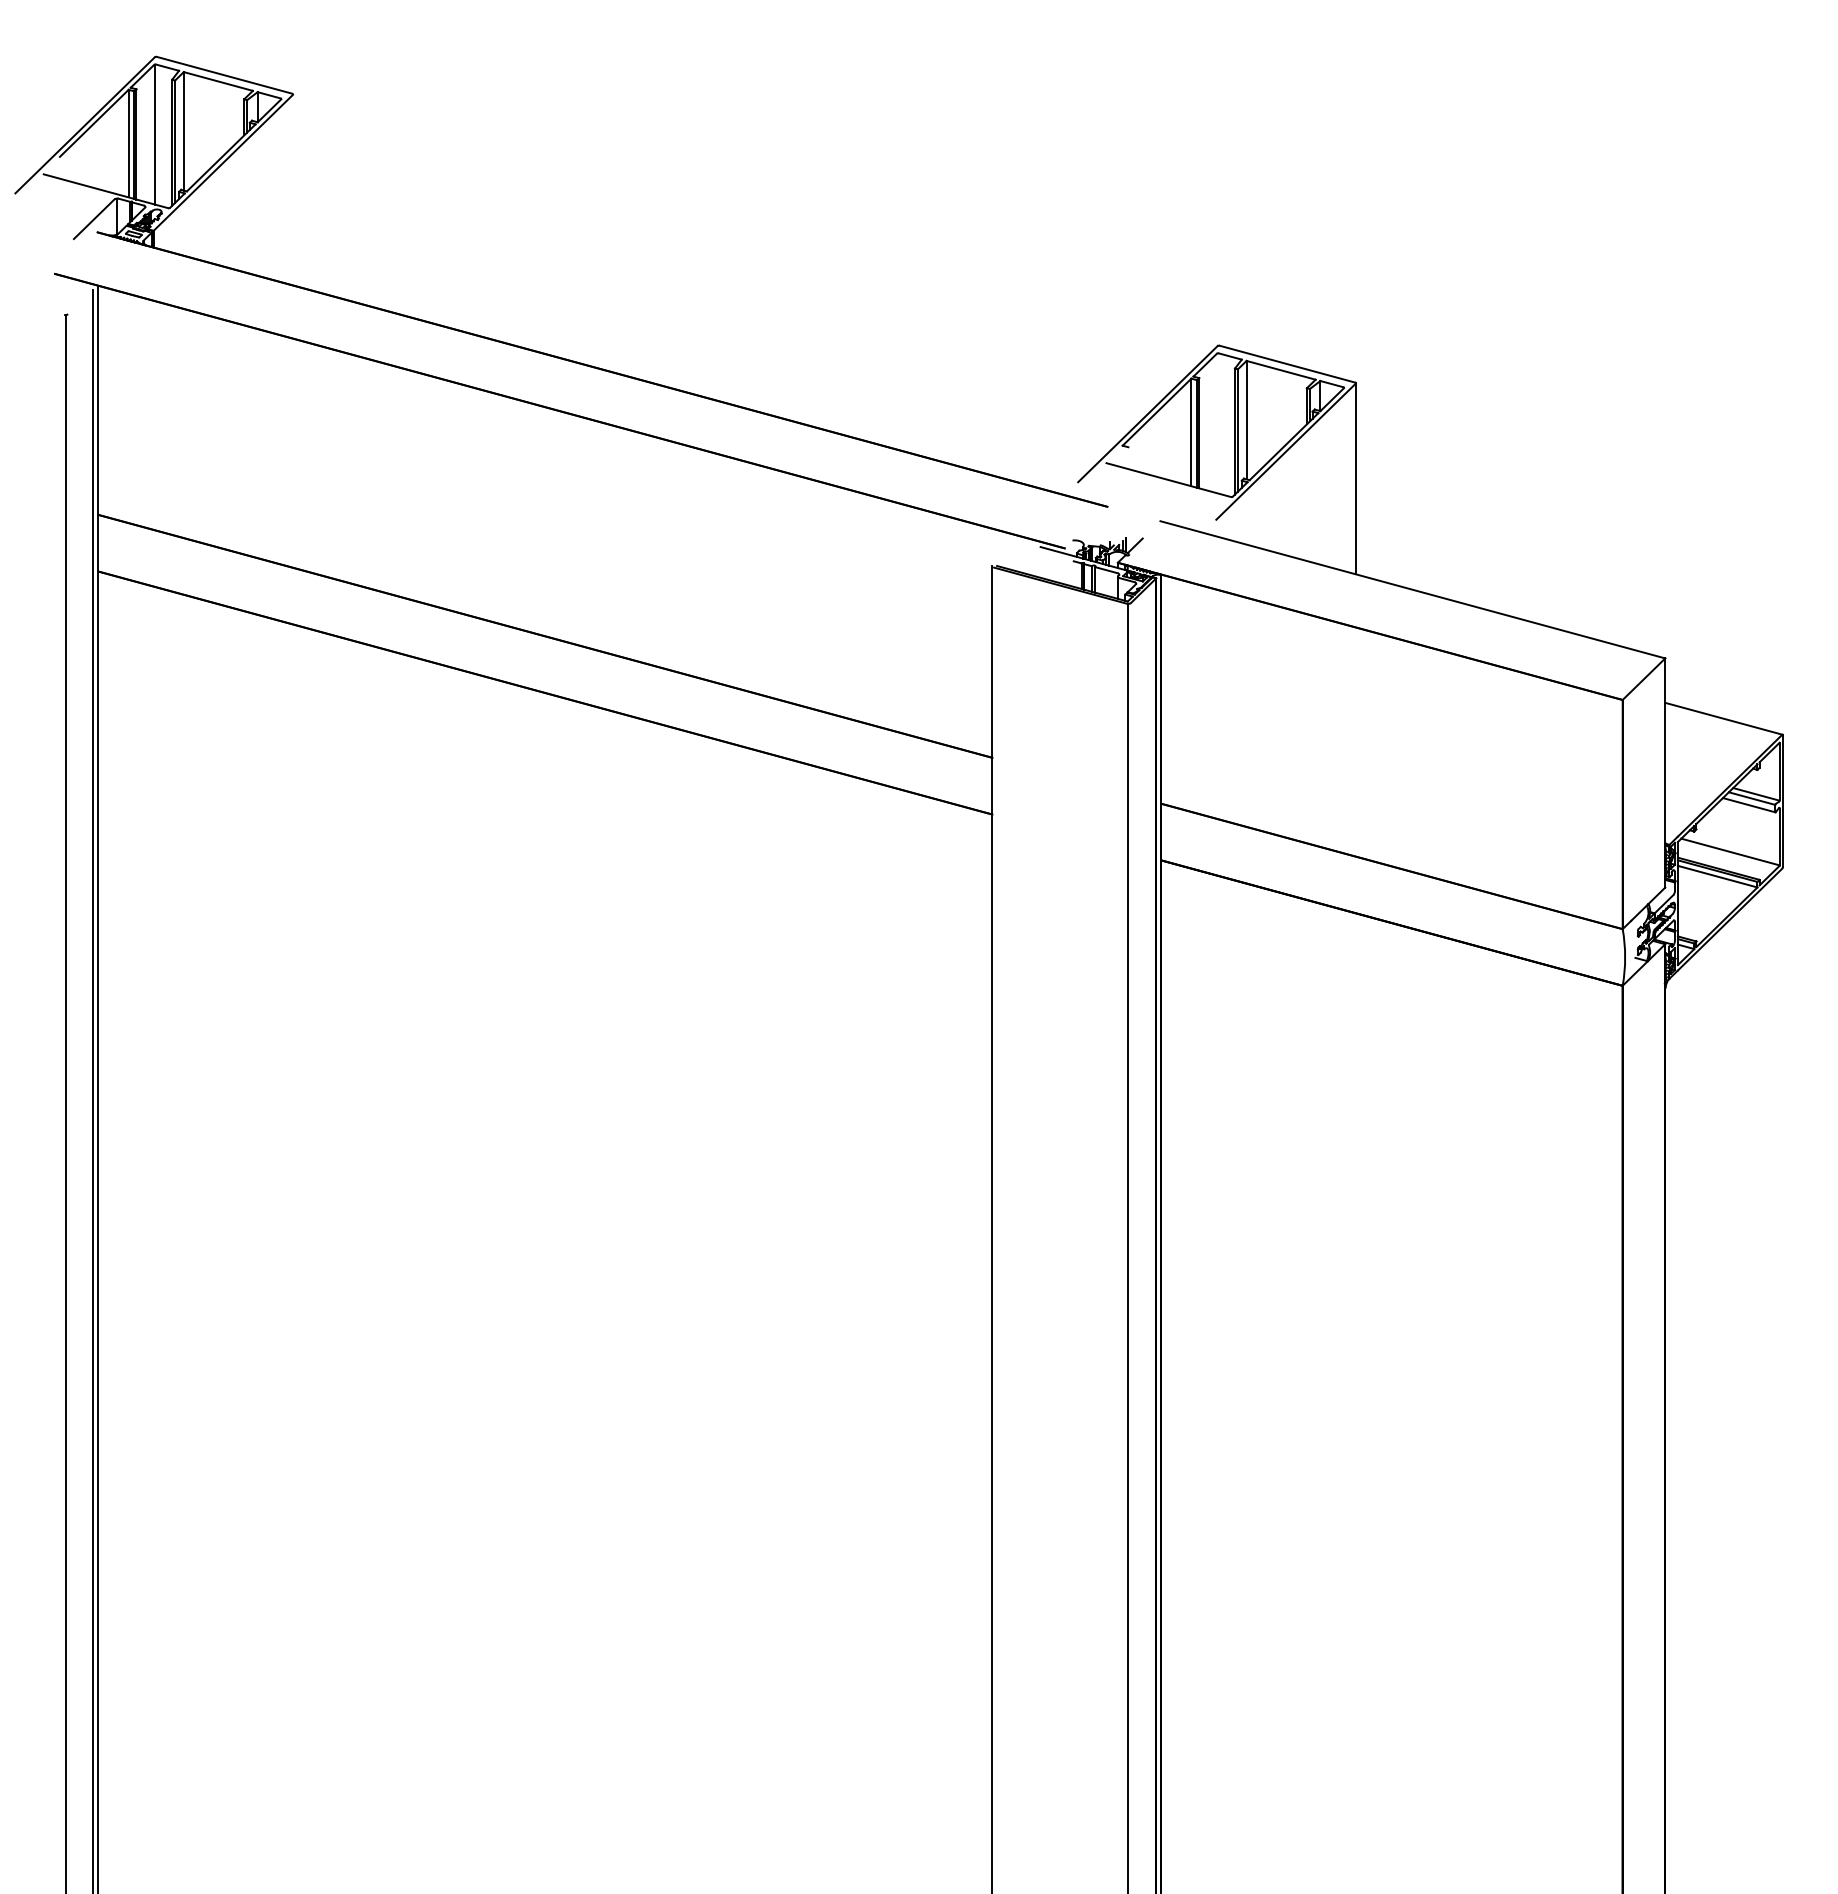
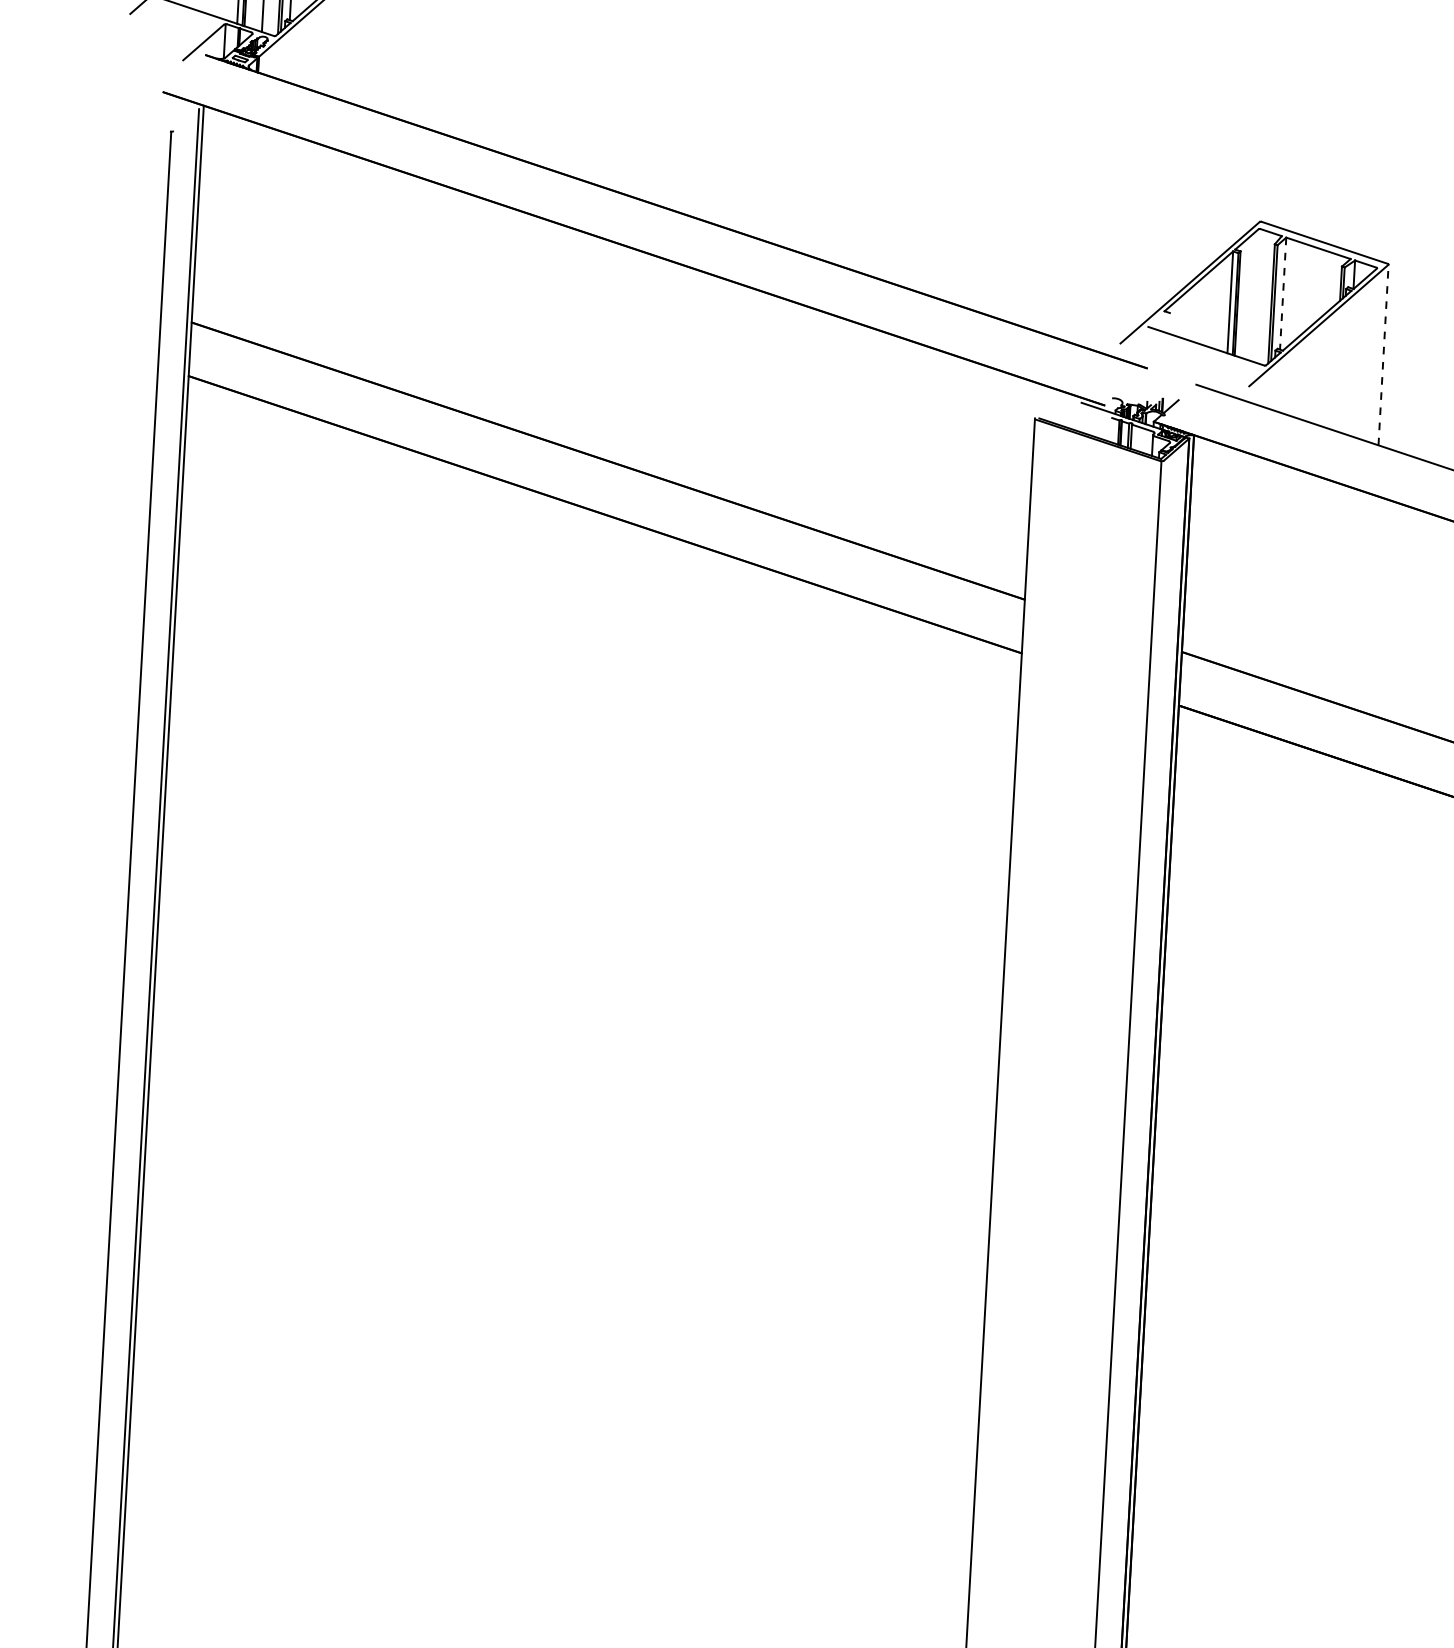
line: (1246, 420) -> (1283, 293), solid -> dashed
line: (1355, 478) -> (1383, 354), solid -> dashed

